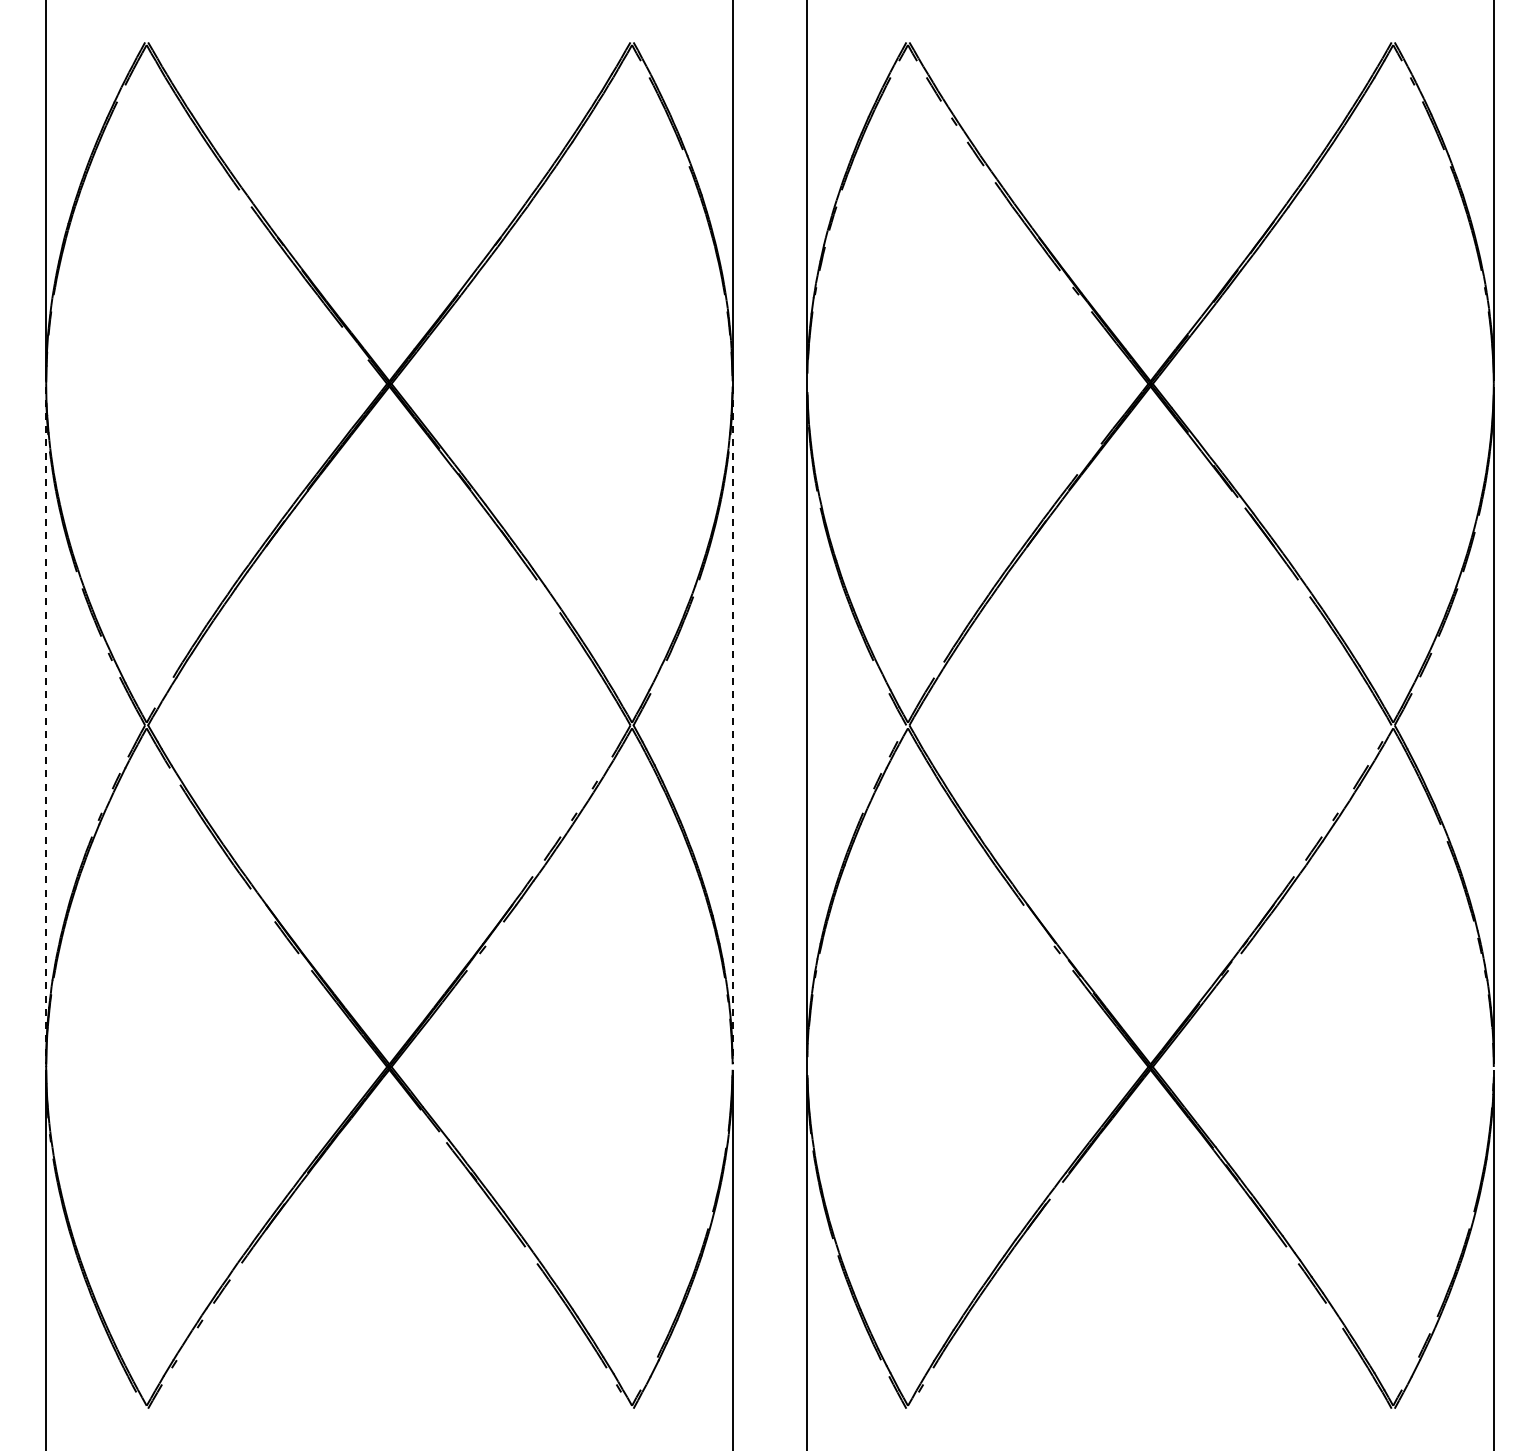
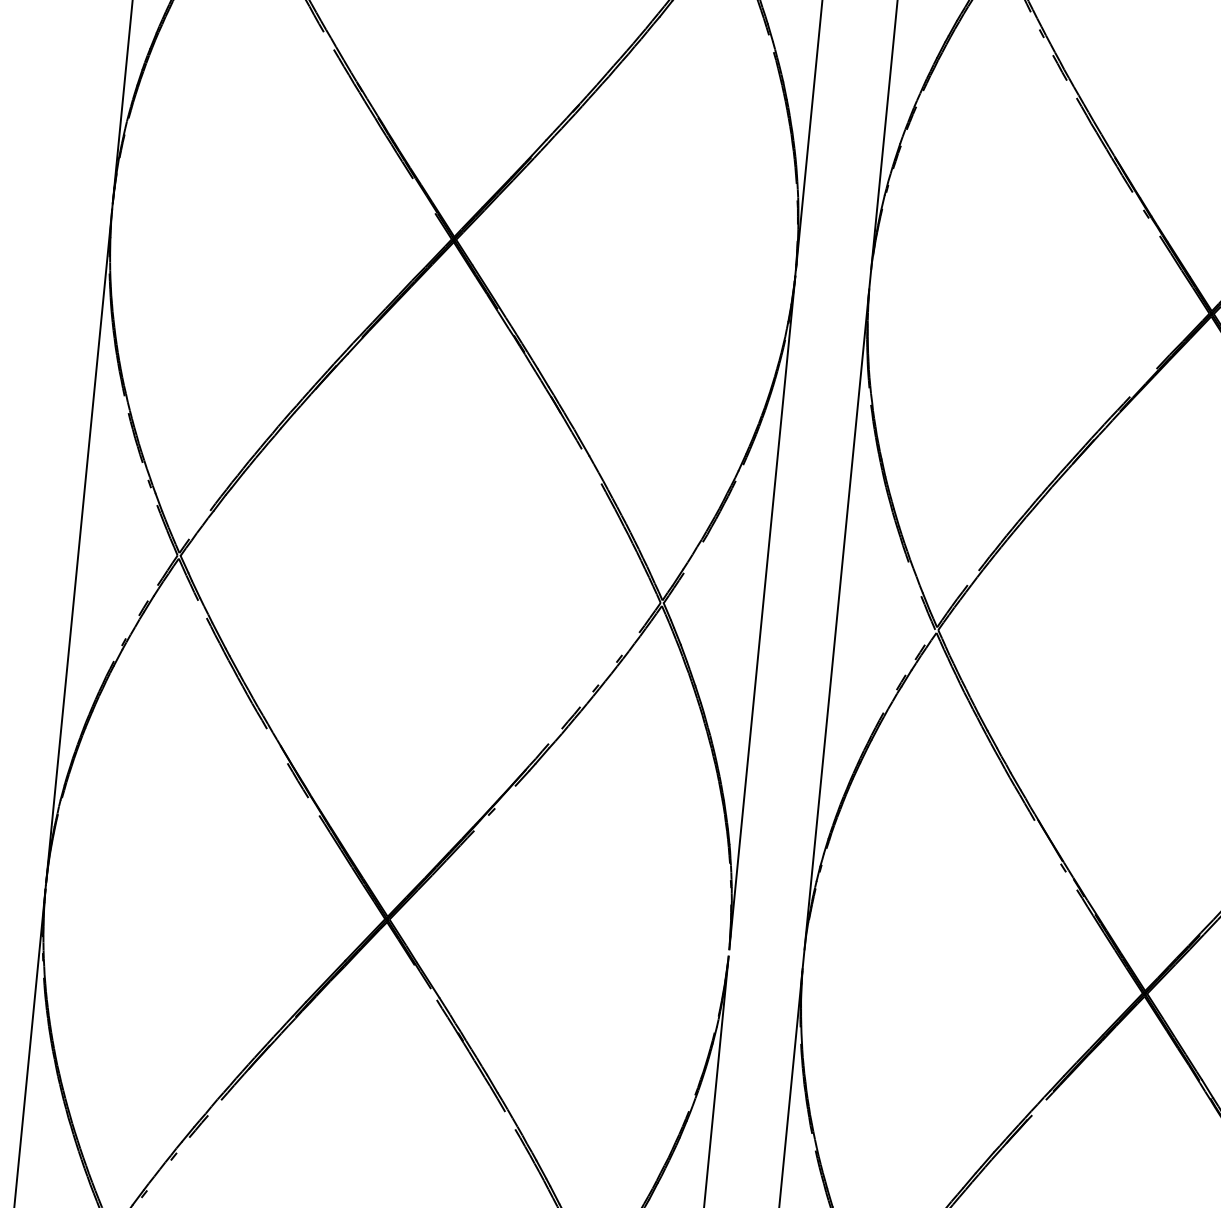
line: (46, 725) -> (79, 546), dashed -> solid
line: (732, 725) -> (762, 612), dashed -> solid

